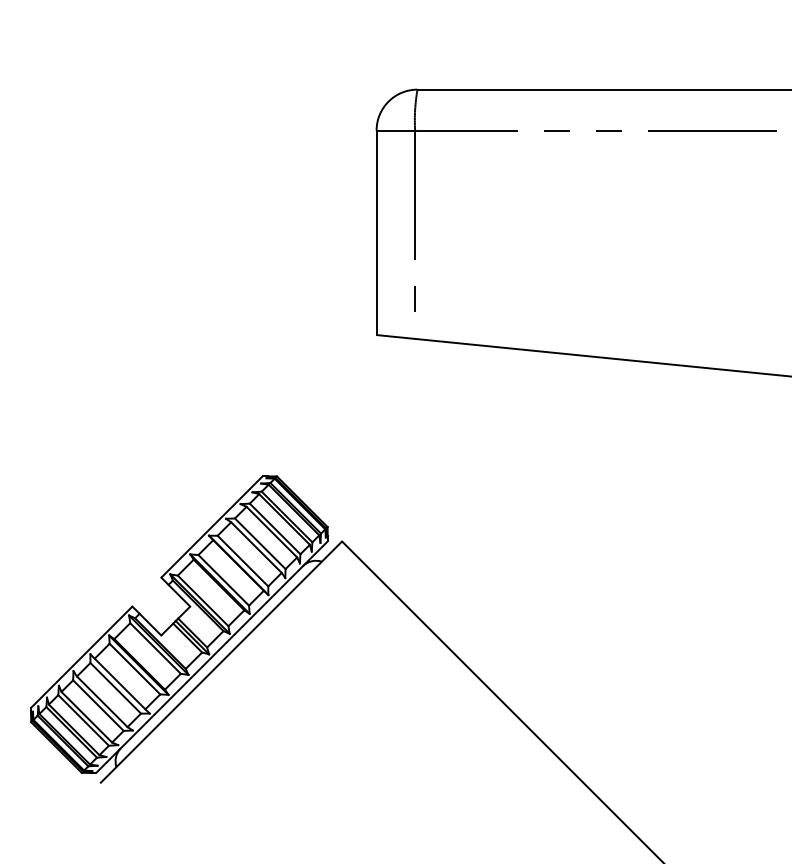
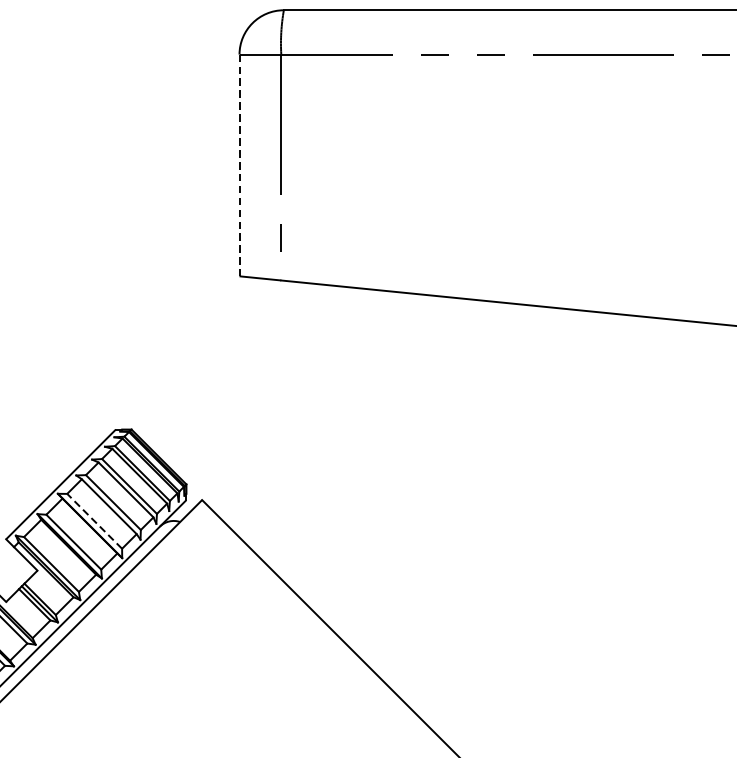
line: (376, 233) -> (239, 166), solid -> dashed
line: (242, 561) -> (94, 521), solid -> dashed

